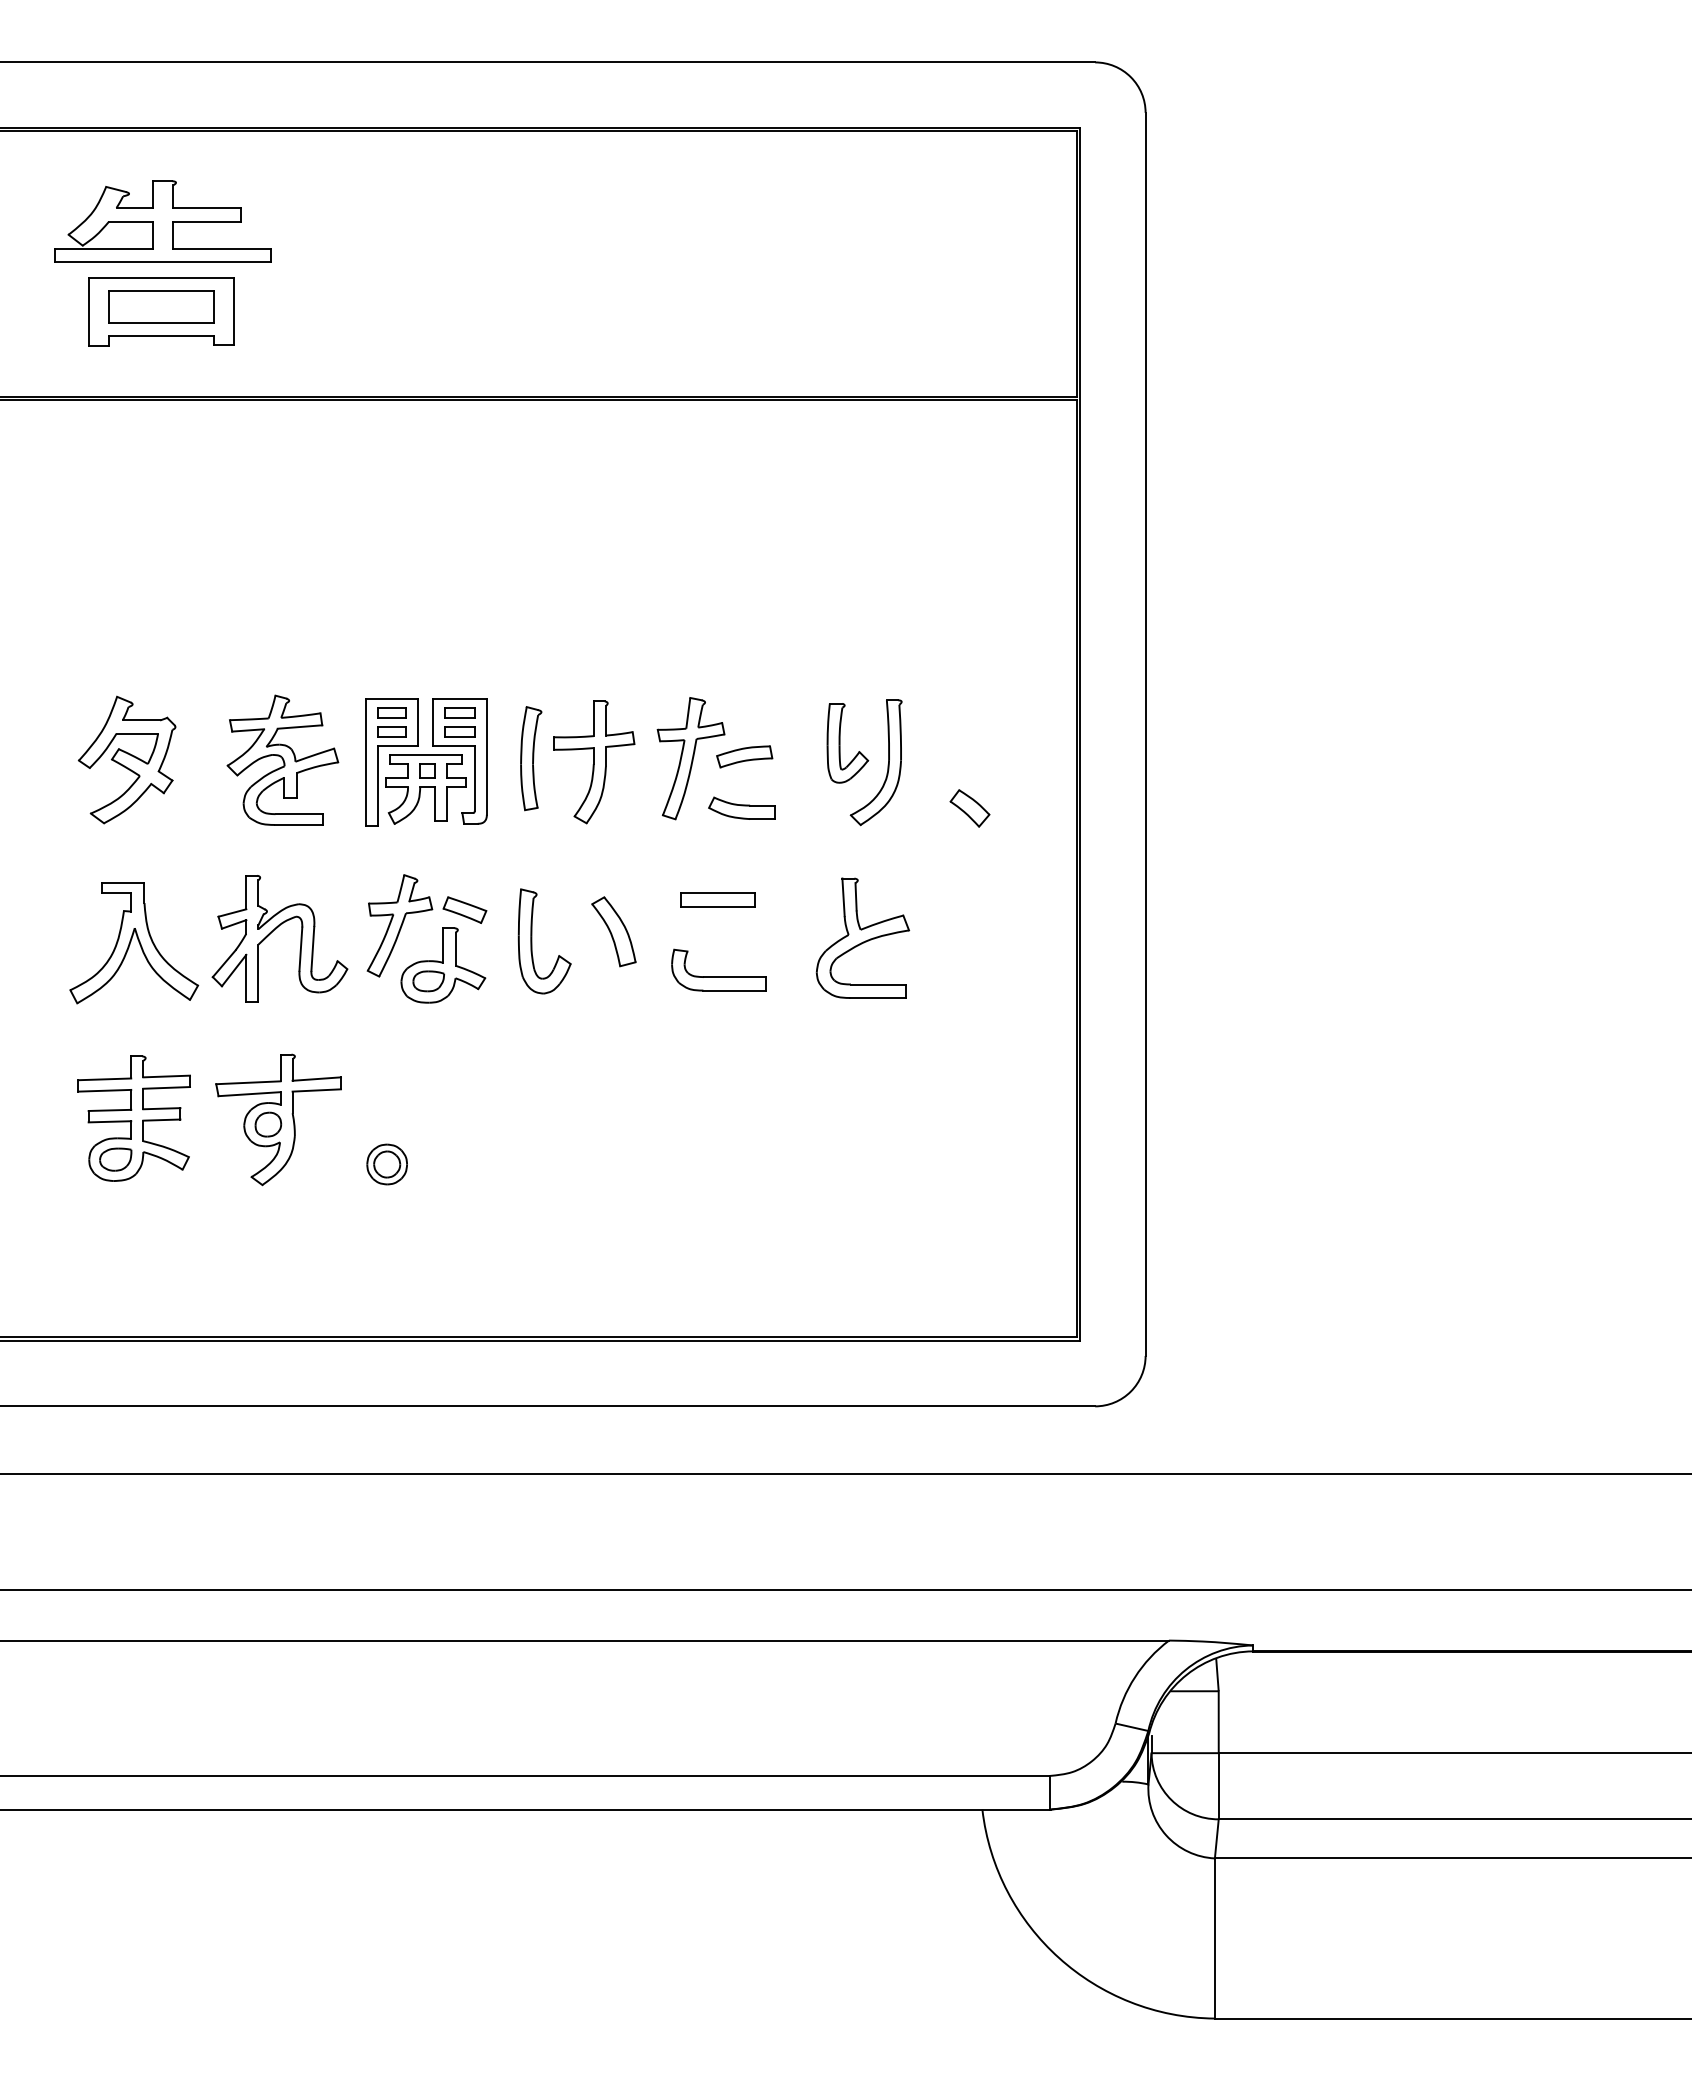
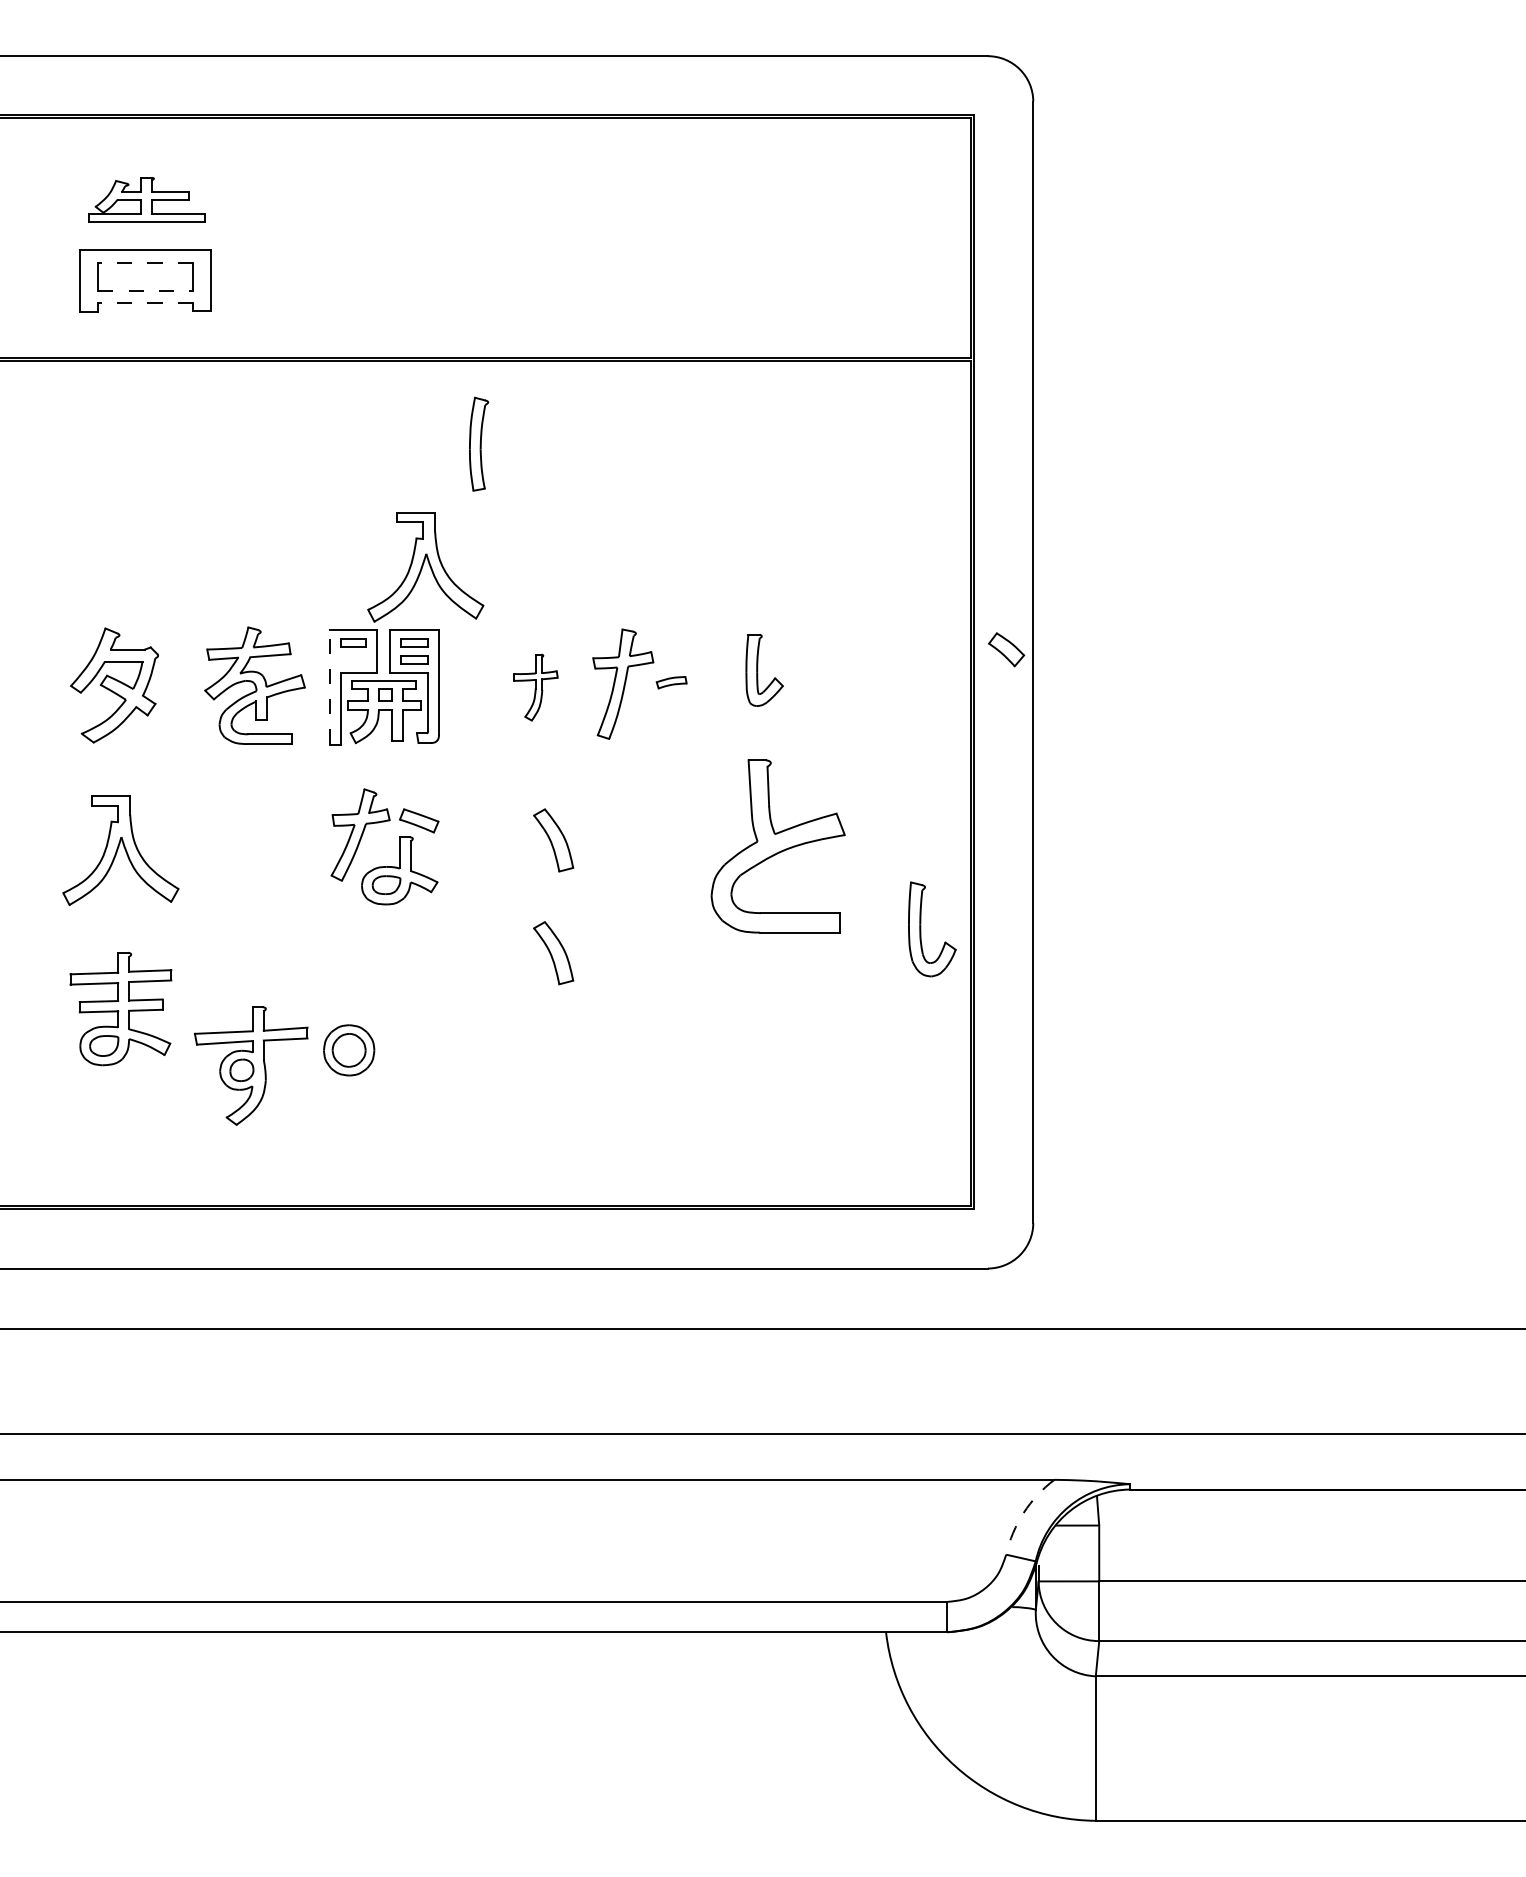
part: (162, 221) -> (146, 199), size x0.6
line: (161, 291) -> (145, 262), solid -> dashed
line: (162, 322) -> (146, 290), solid -> dashed
line: (161, 336) -> (145, 303), solid -> dashed
part: (472, 629) -> (426, 567), added
part: (391, 731) -> (352, 659), removed
part: (744, 756) -> (671, 682), size x0.6
part: (531, 758) -> (479, 444), moved
line: (365, 762) -> (329, 687), solid -> dashed
part: (594, 762) -> (536, 687), size x0.6
part: (887, 764) -> (800, 689), removed
part: (741, 807) -> (668, 728), removed
part: (969, 808) -> (1006, 649), moved
part: (717, 899) -> (647, 811), removed
part: (273, 931) -> (246, 840), removed
part: (862, 937) -> (777, 845), size x1.6
part: (532, 941) -> (921, 929), moved
part: (718, 976) -> (647, 880), removed
part: (613, 1056) -> (553, 952), added
part: (278, 1119) -> (251, 1065), moved
part: (386, 1164) -> (348, 1050), size x1.4
arc: (1134, 1677) -> (1023, 1513), solid -> dashed

